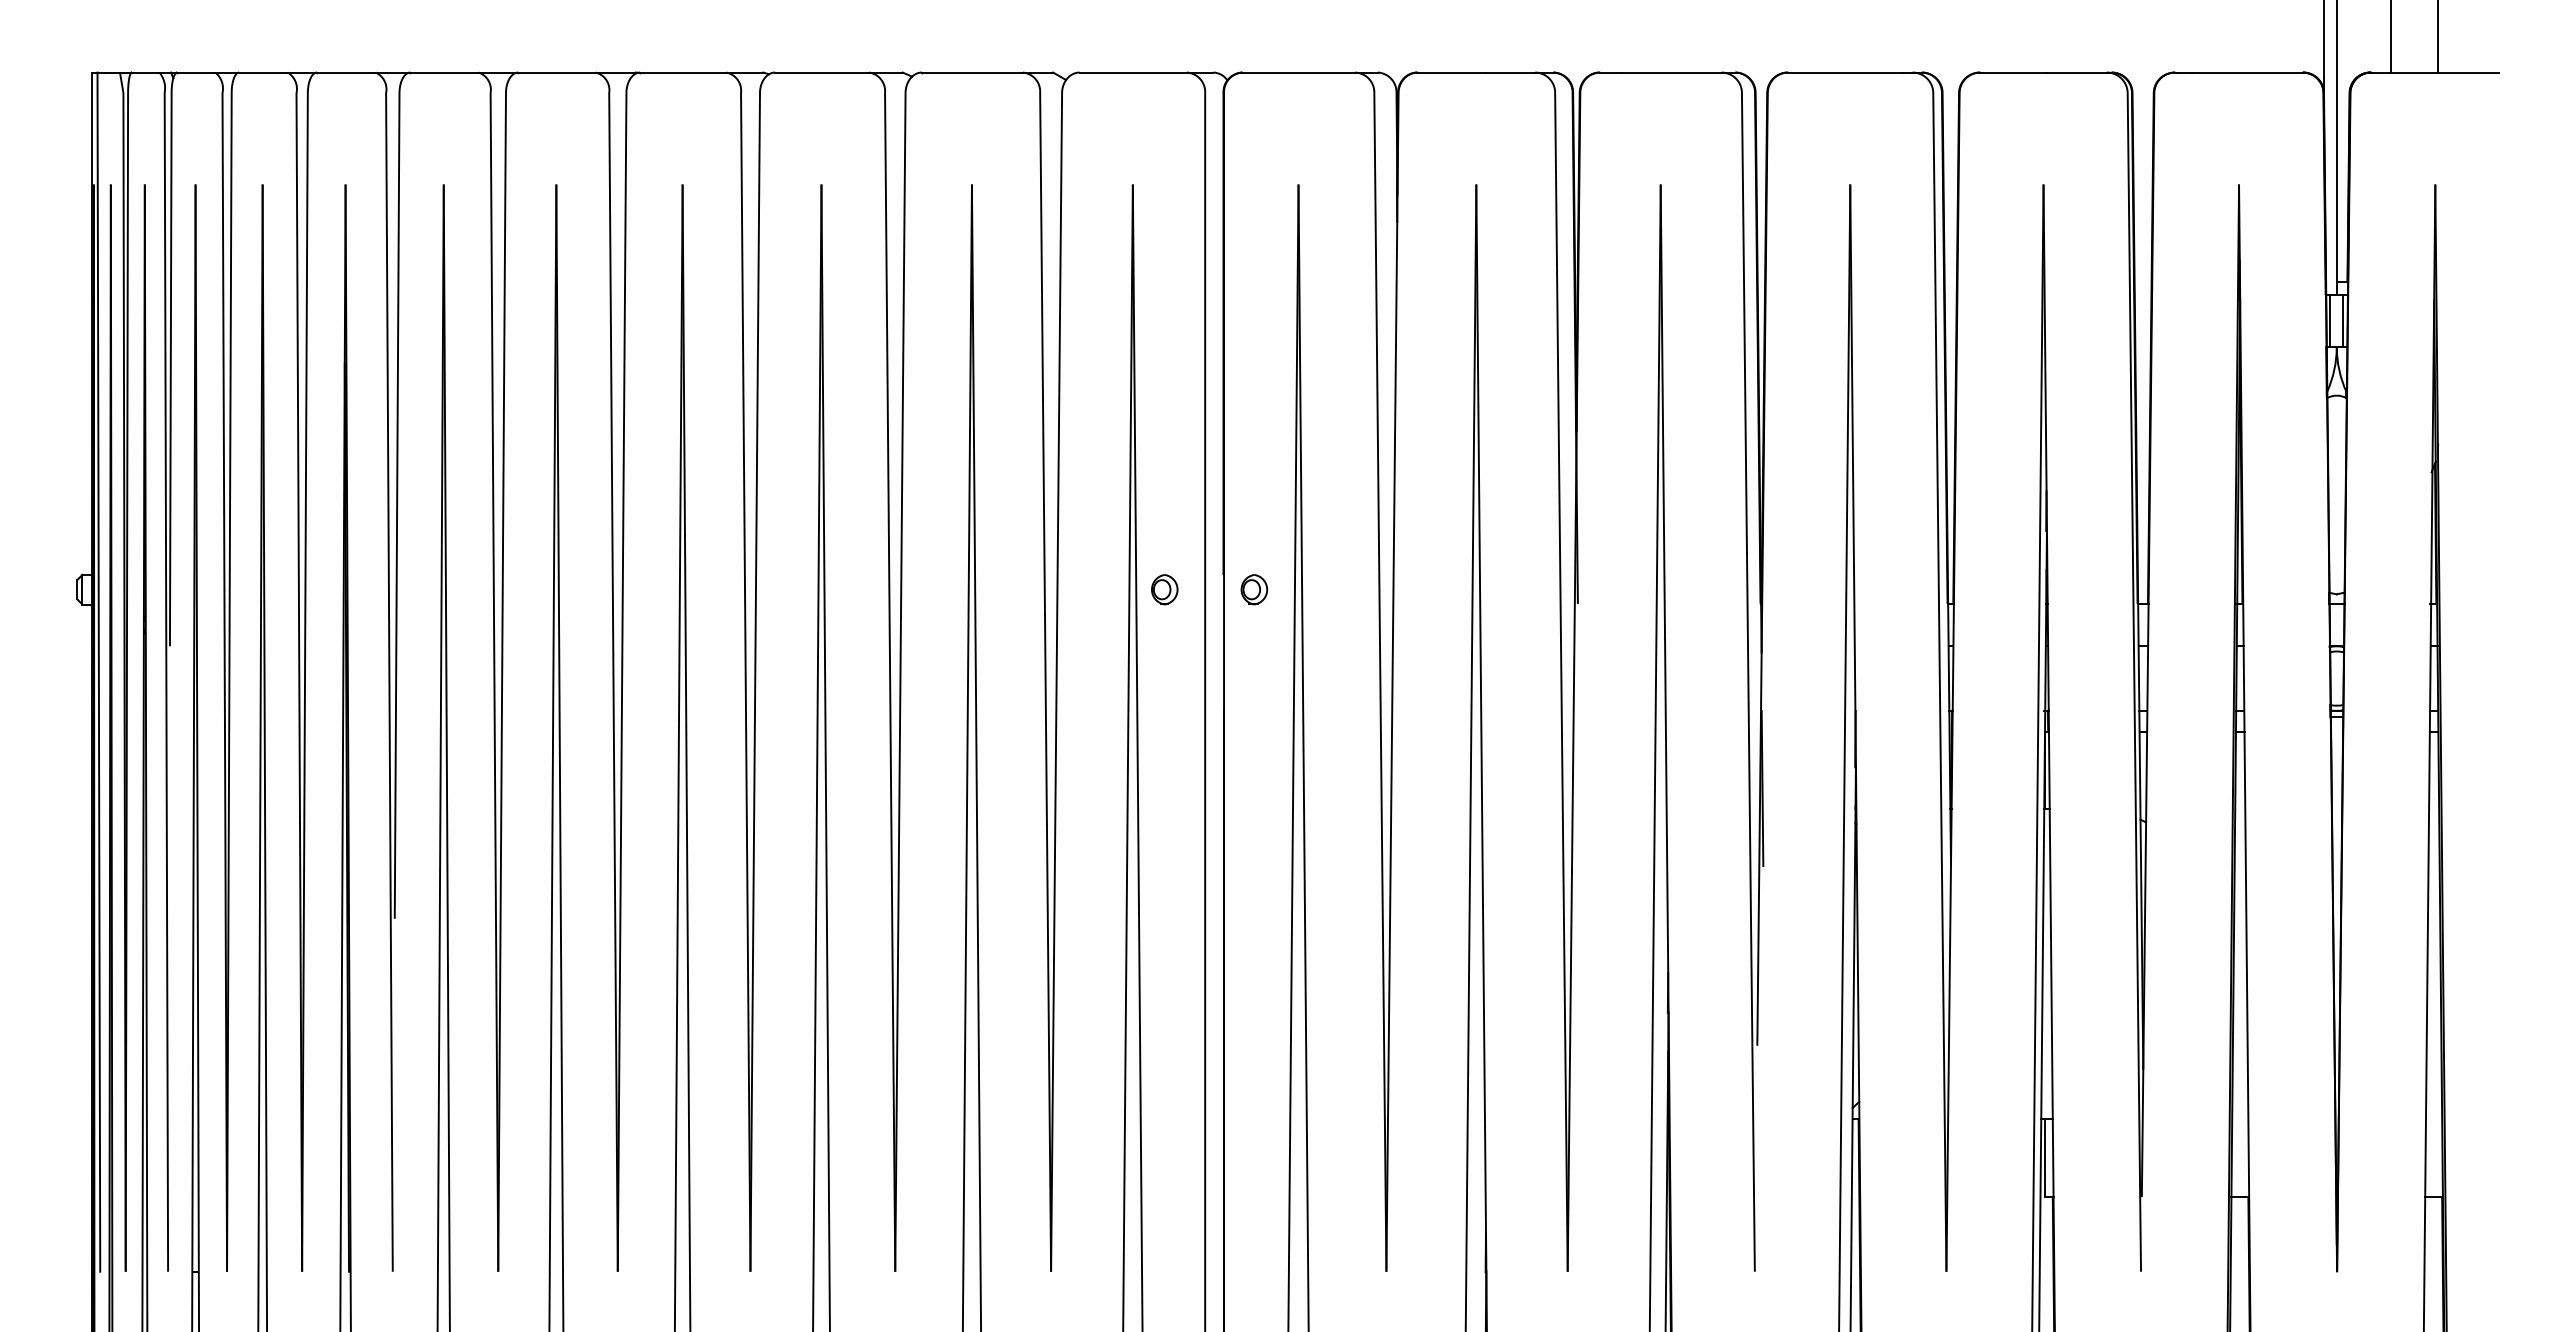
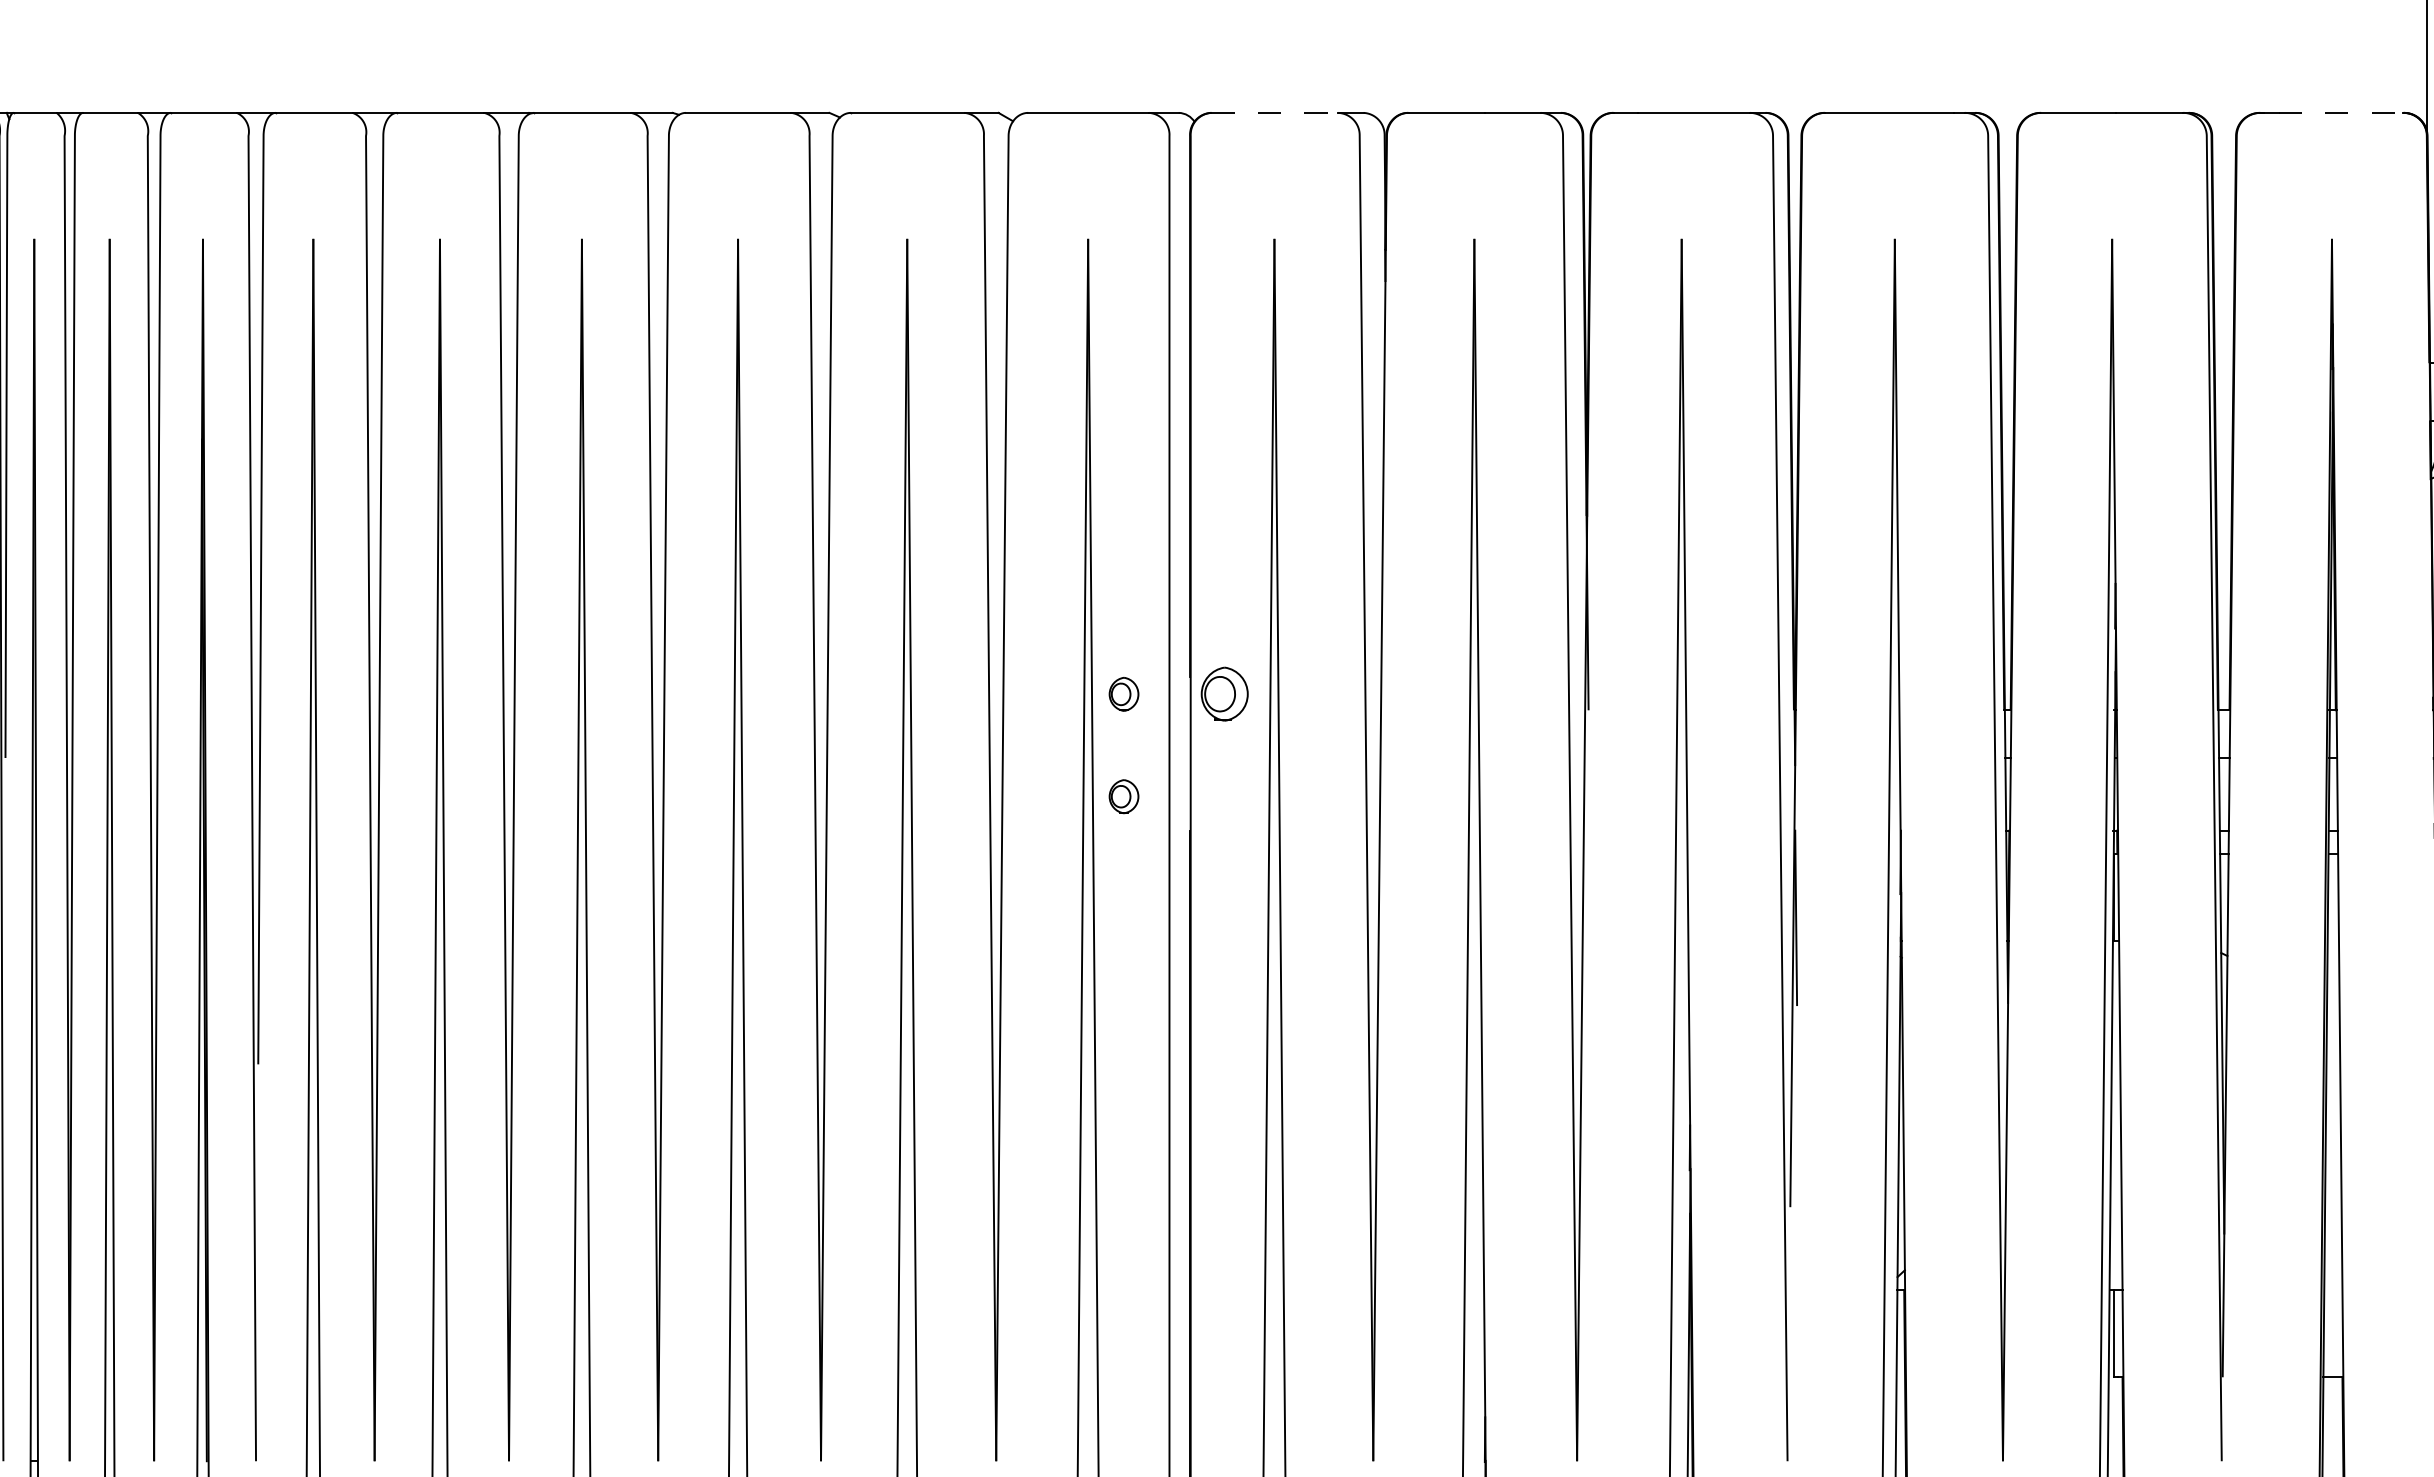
line: (1299, 72) -> (1275, 112), solid -> dashed
line: (2247, 72) -> (2341, 112), solid -> dashed
part: (1254, 589) -> (1224, 694), size x1.6
part: (1164, 680) -> (1123, 796), added

